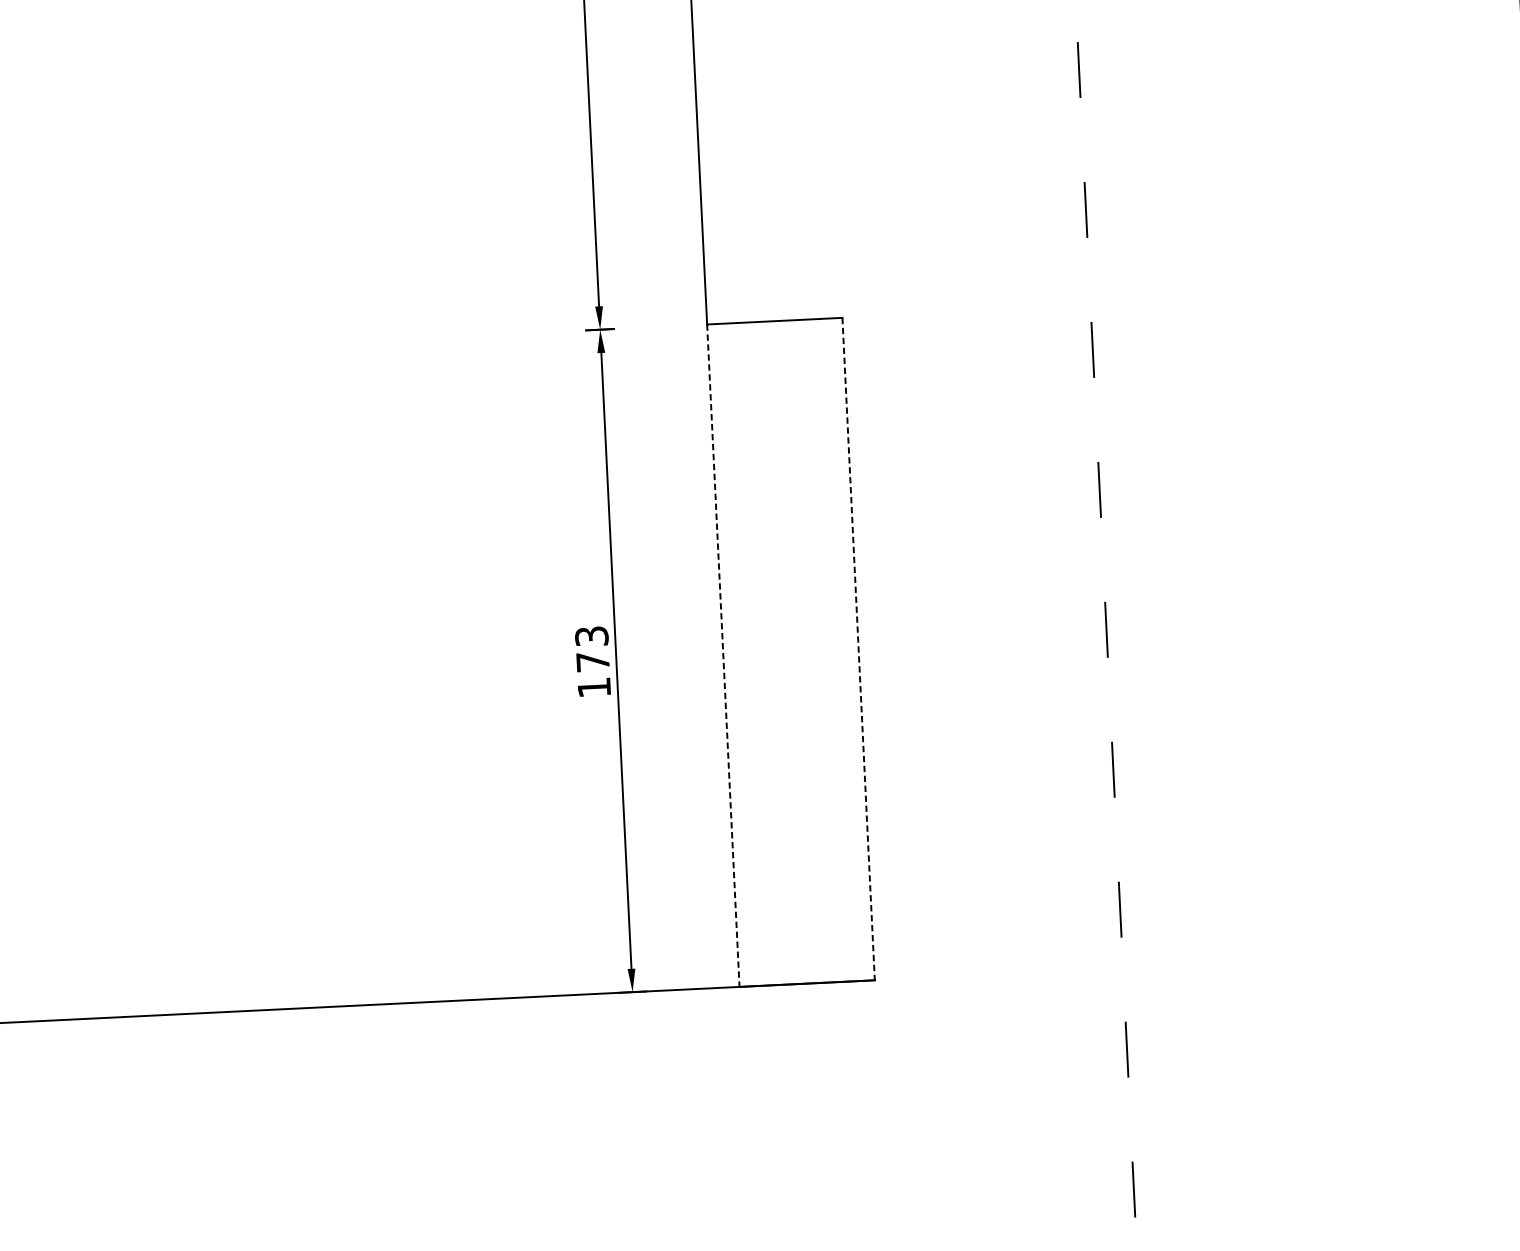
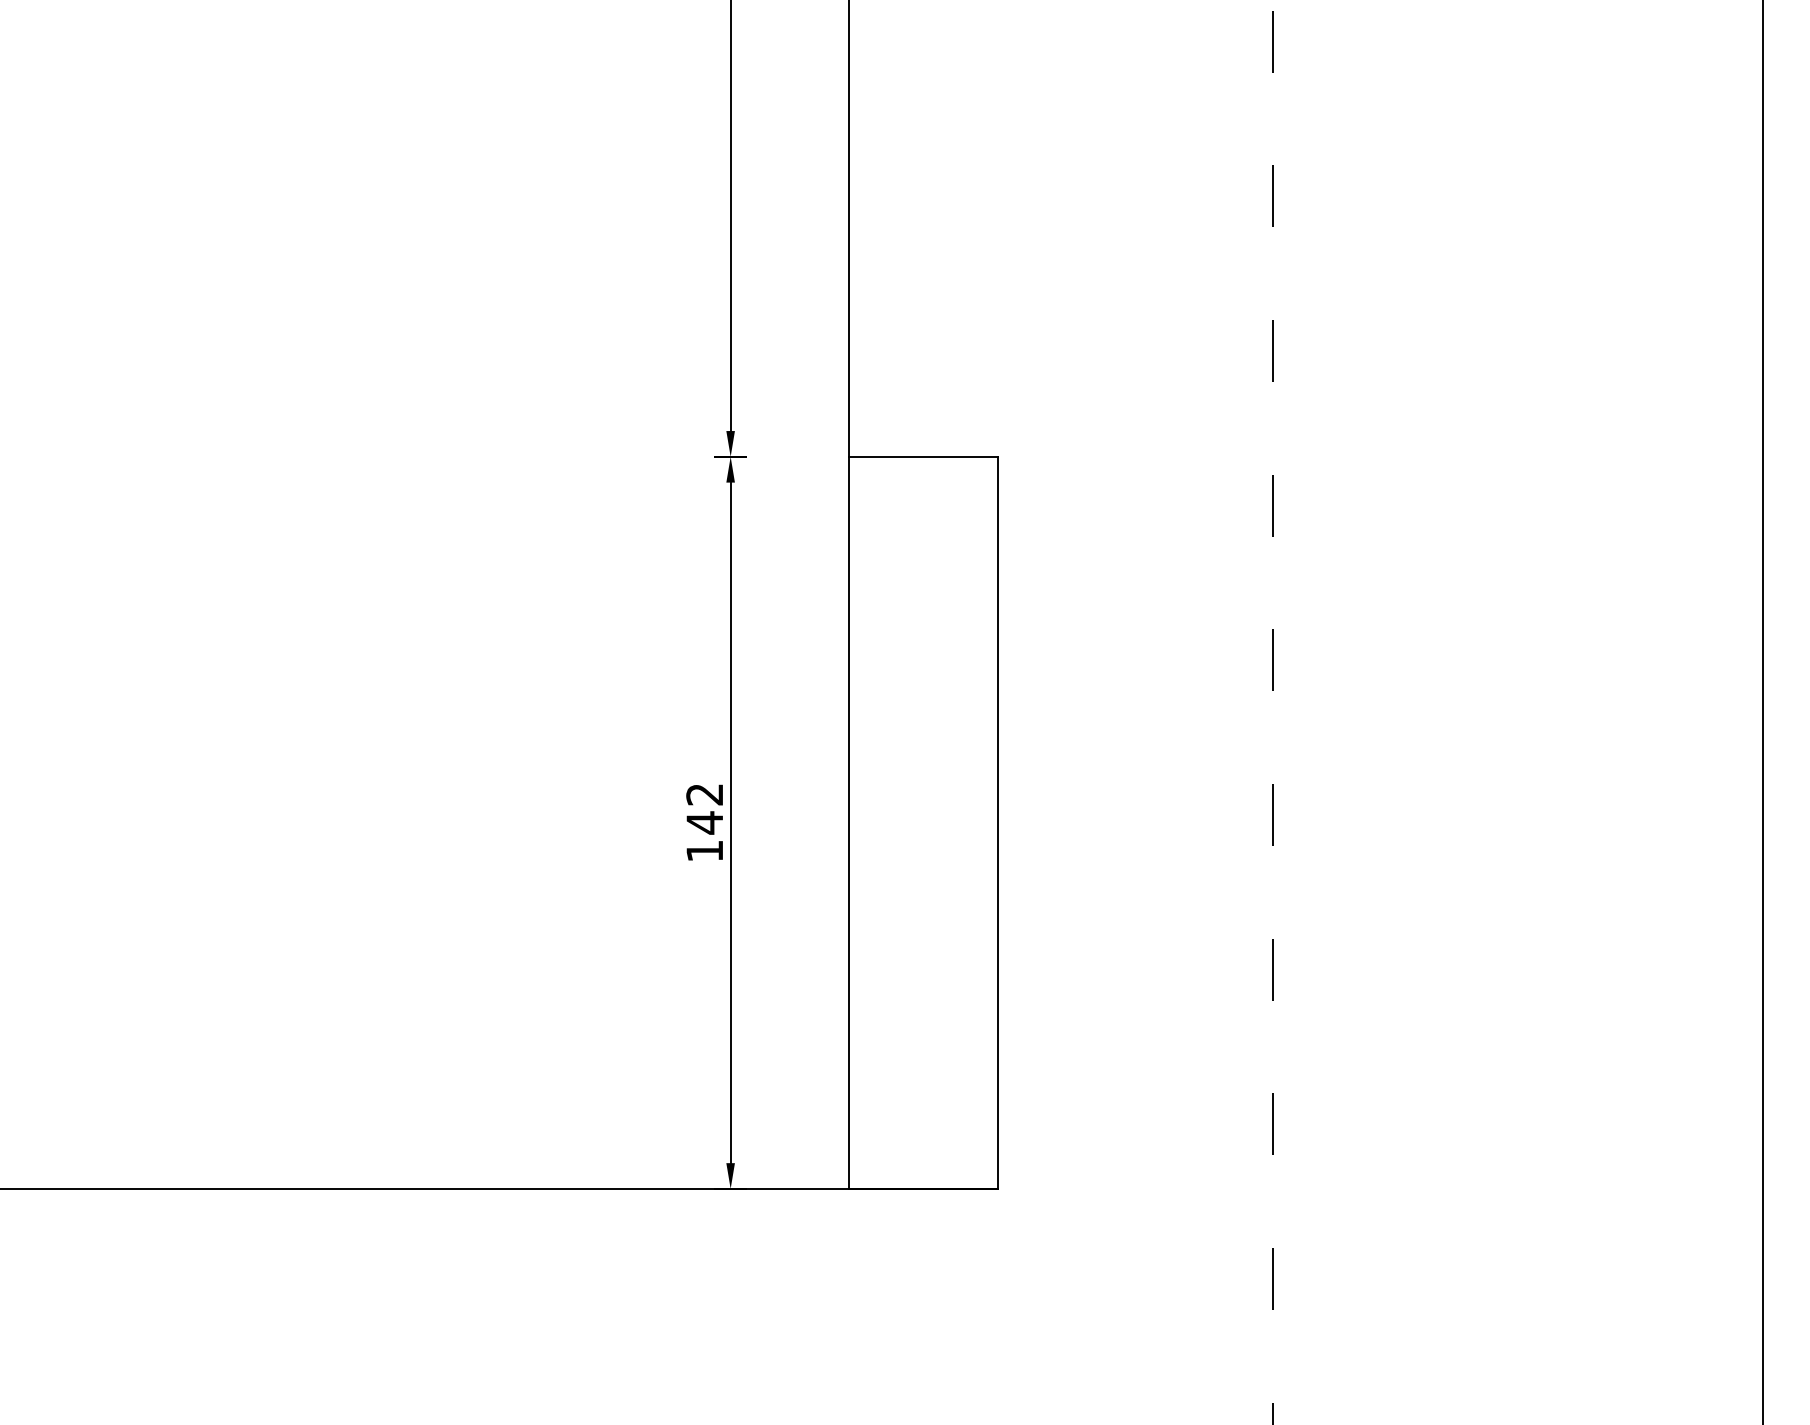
text: (592, 649) -> (704, 809), 173 -> 142
line: (858, 649) -> (998, 823), dashed -> solid
line: (723, 656) -> (848, 823), dashed -> solid

